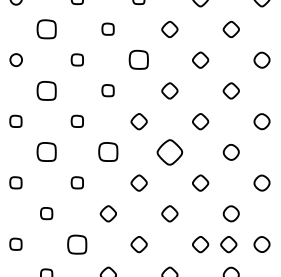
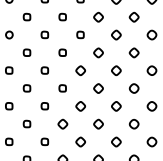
part: (45, 28) -> (26, 16), size x0.62
part: (138, 59) -> (80, 34), size x0.62
part: (45, 90) -> (26, 52), size x0.62
part: (45, 152) -> (26, 88), size x0.62
part: (107, 152) -> (62, 88), size x0.62
part: (169, 152) -> (98, 88), size x0.62
part: (76, 243) -> (44, 141), size x0.62
part: (228, 243) -> (132, 141), removed

